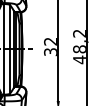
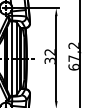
text: (79, 54) -> (73, 62), 48,2 -> 67,2

